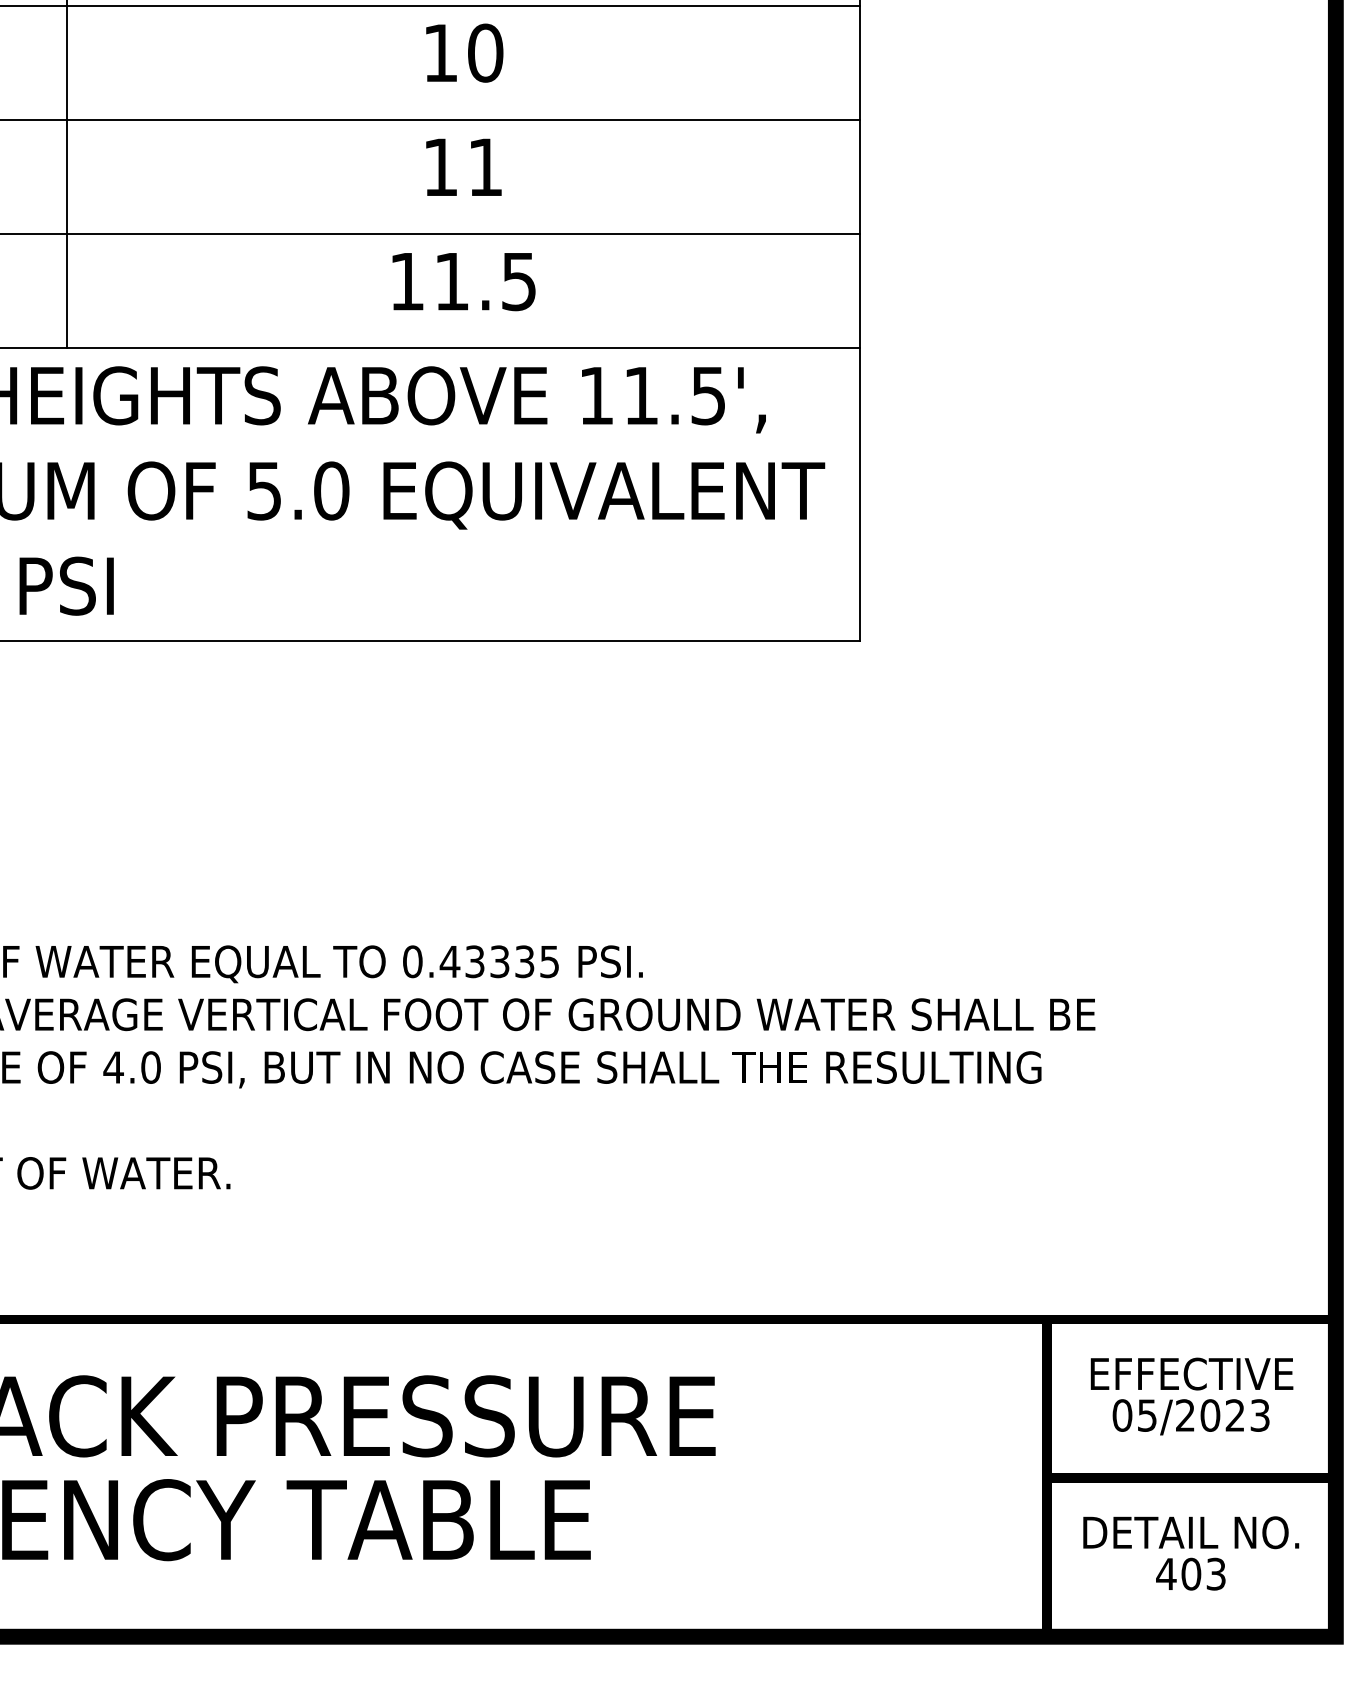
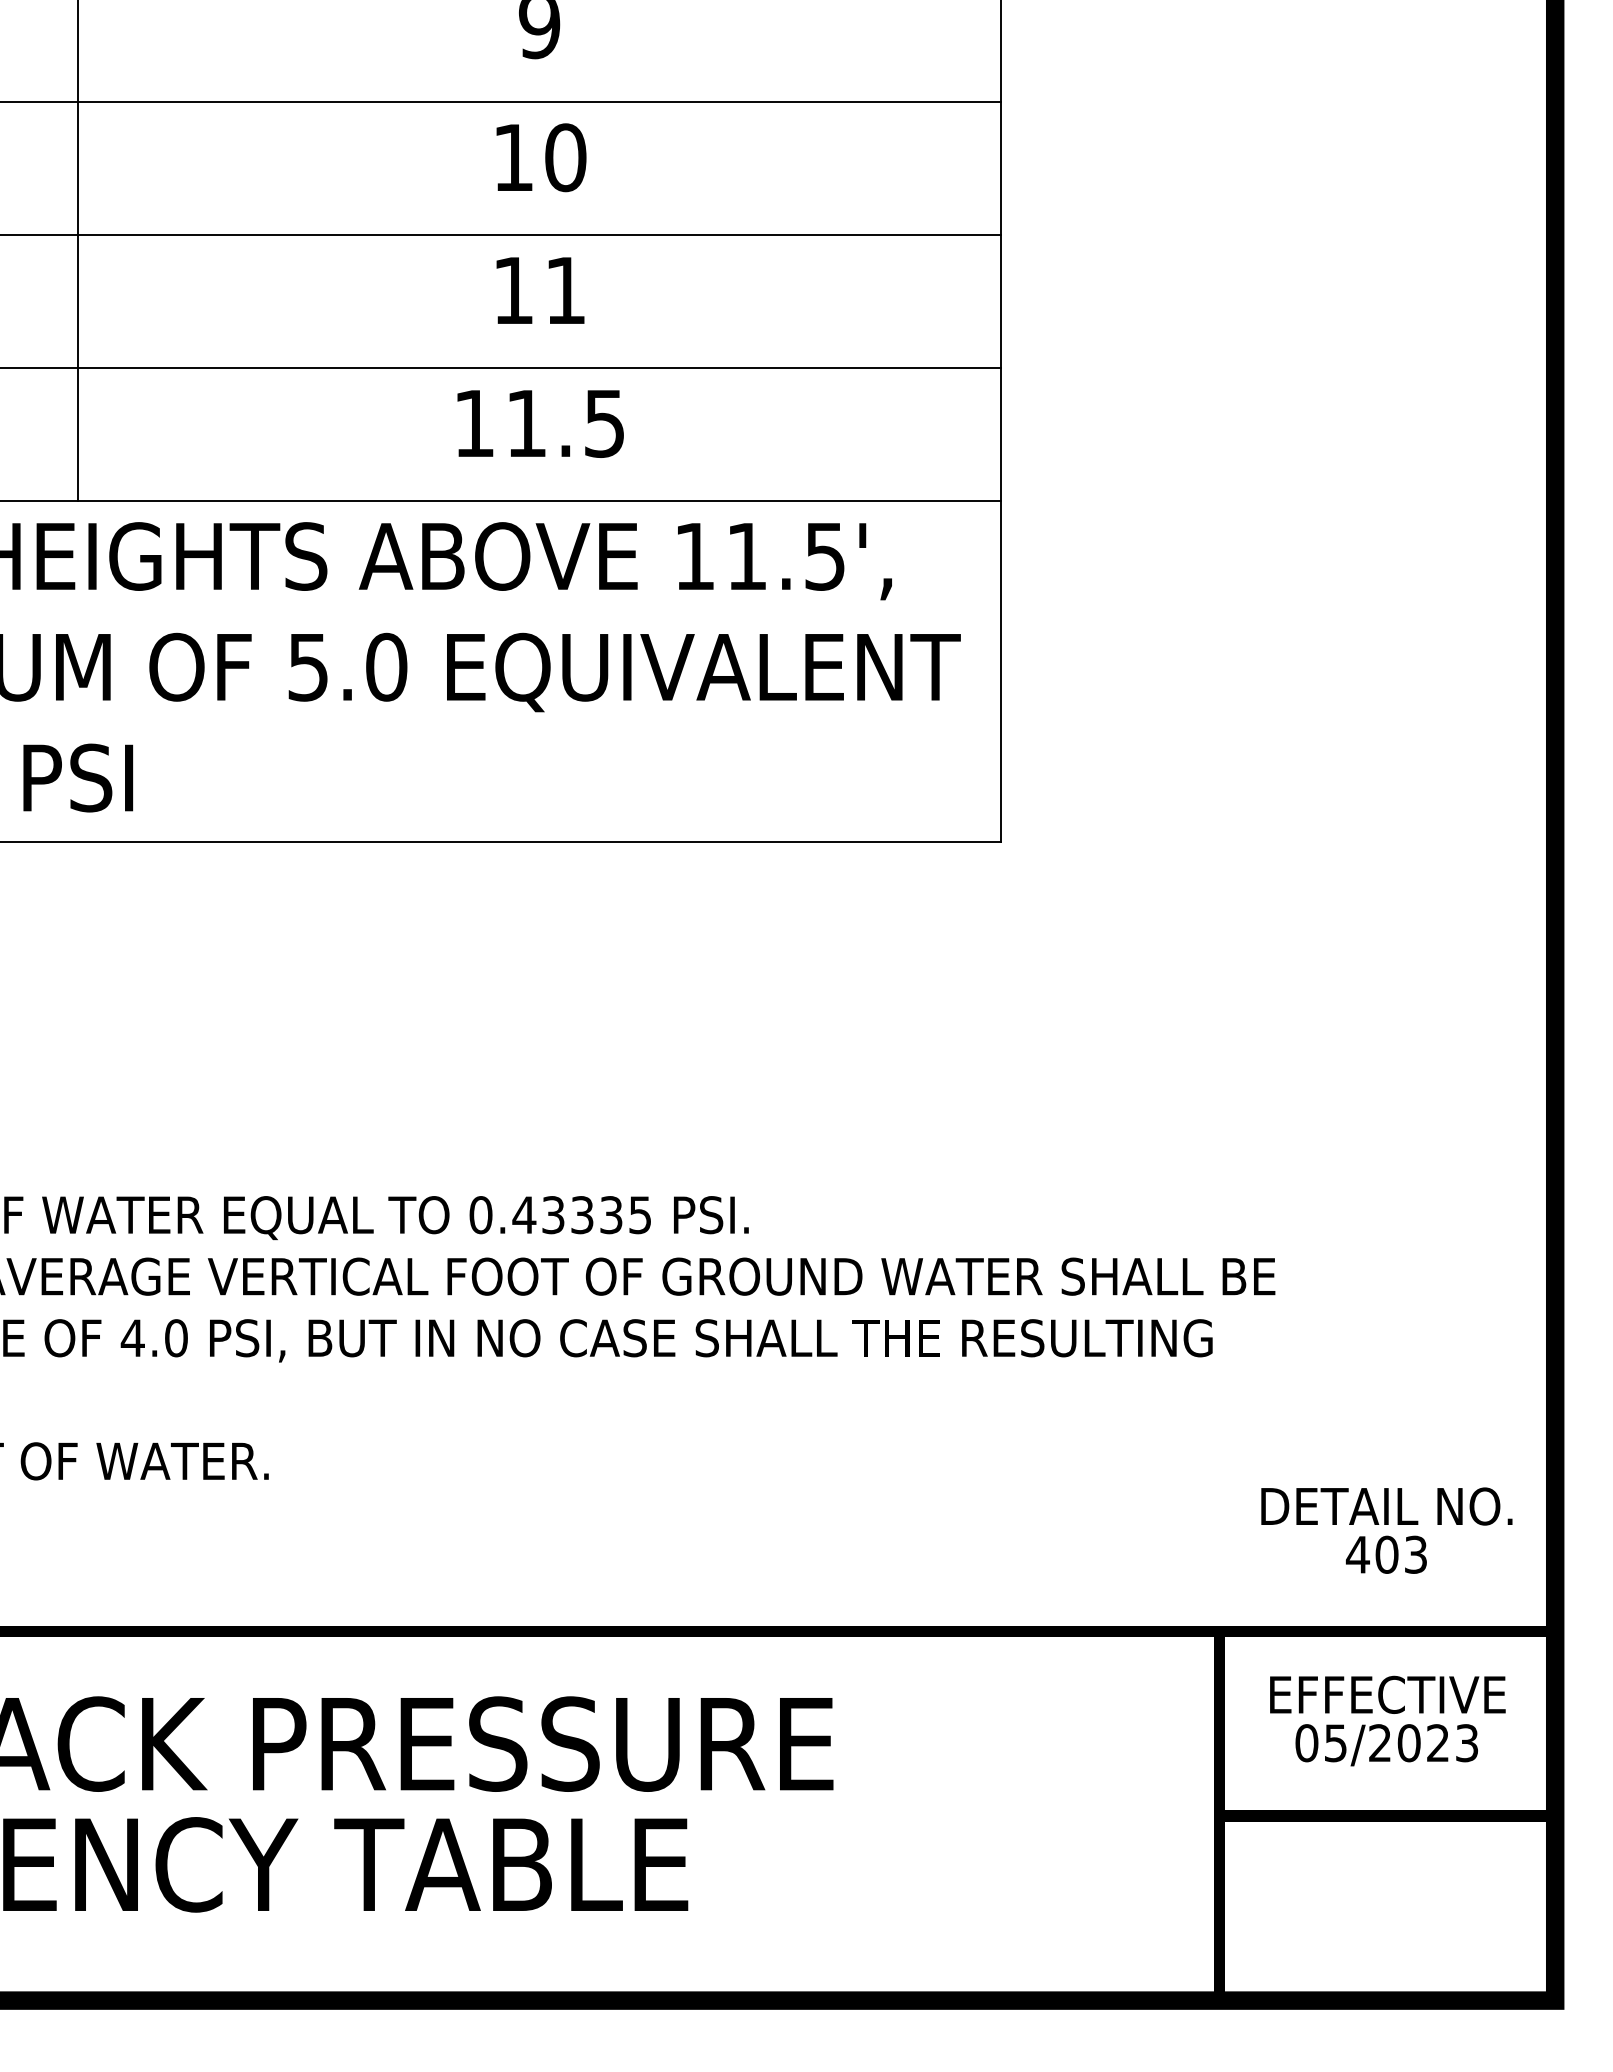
text: (1190, 1553) -> (1386, 1530), moved

